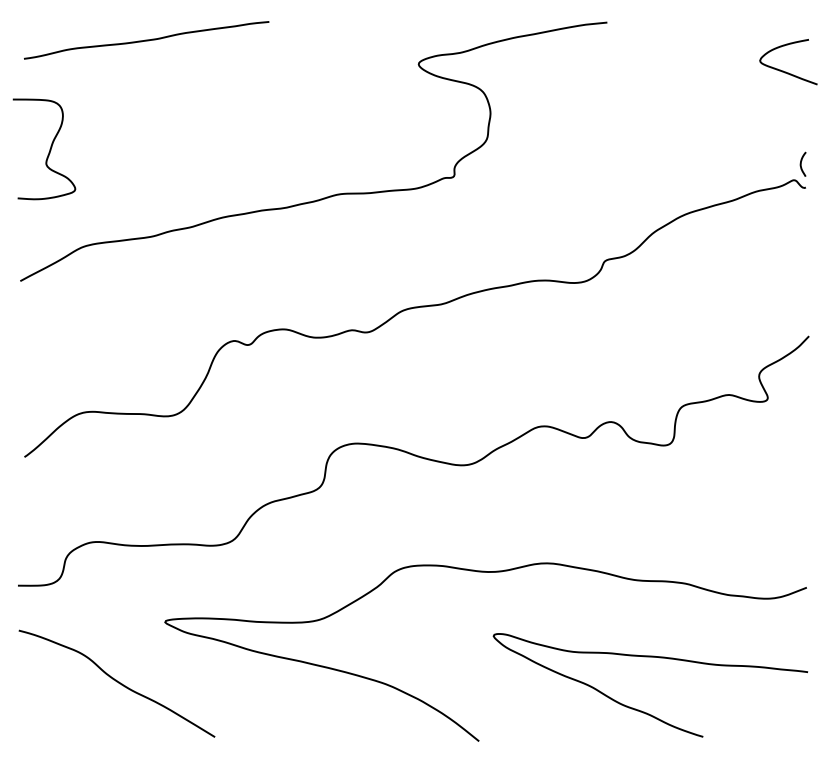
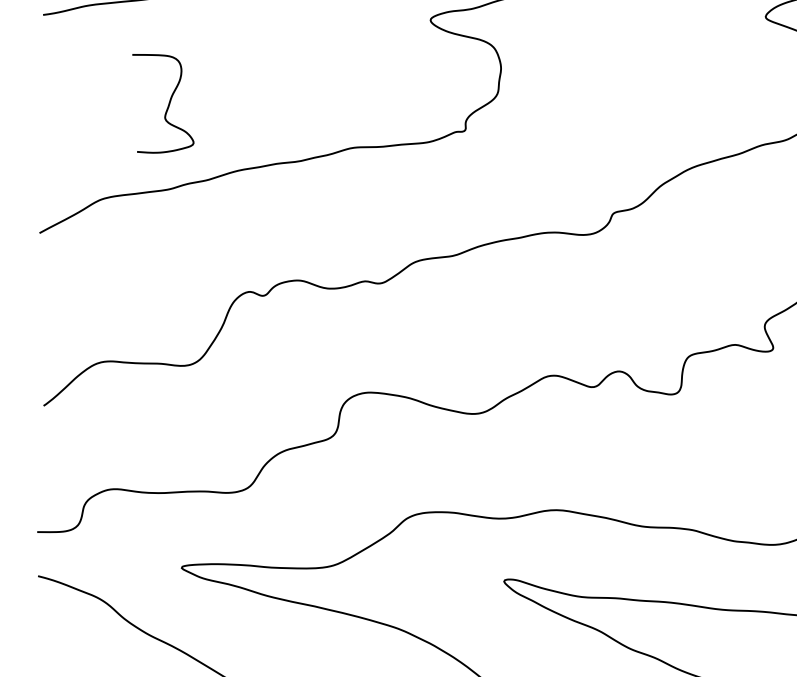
curve: (49, 149) -> (168, 103), moved

